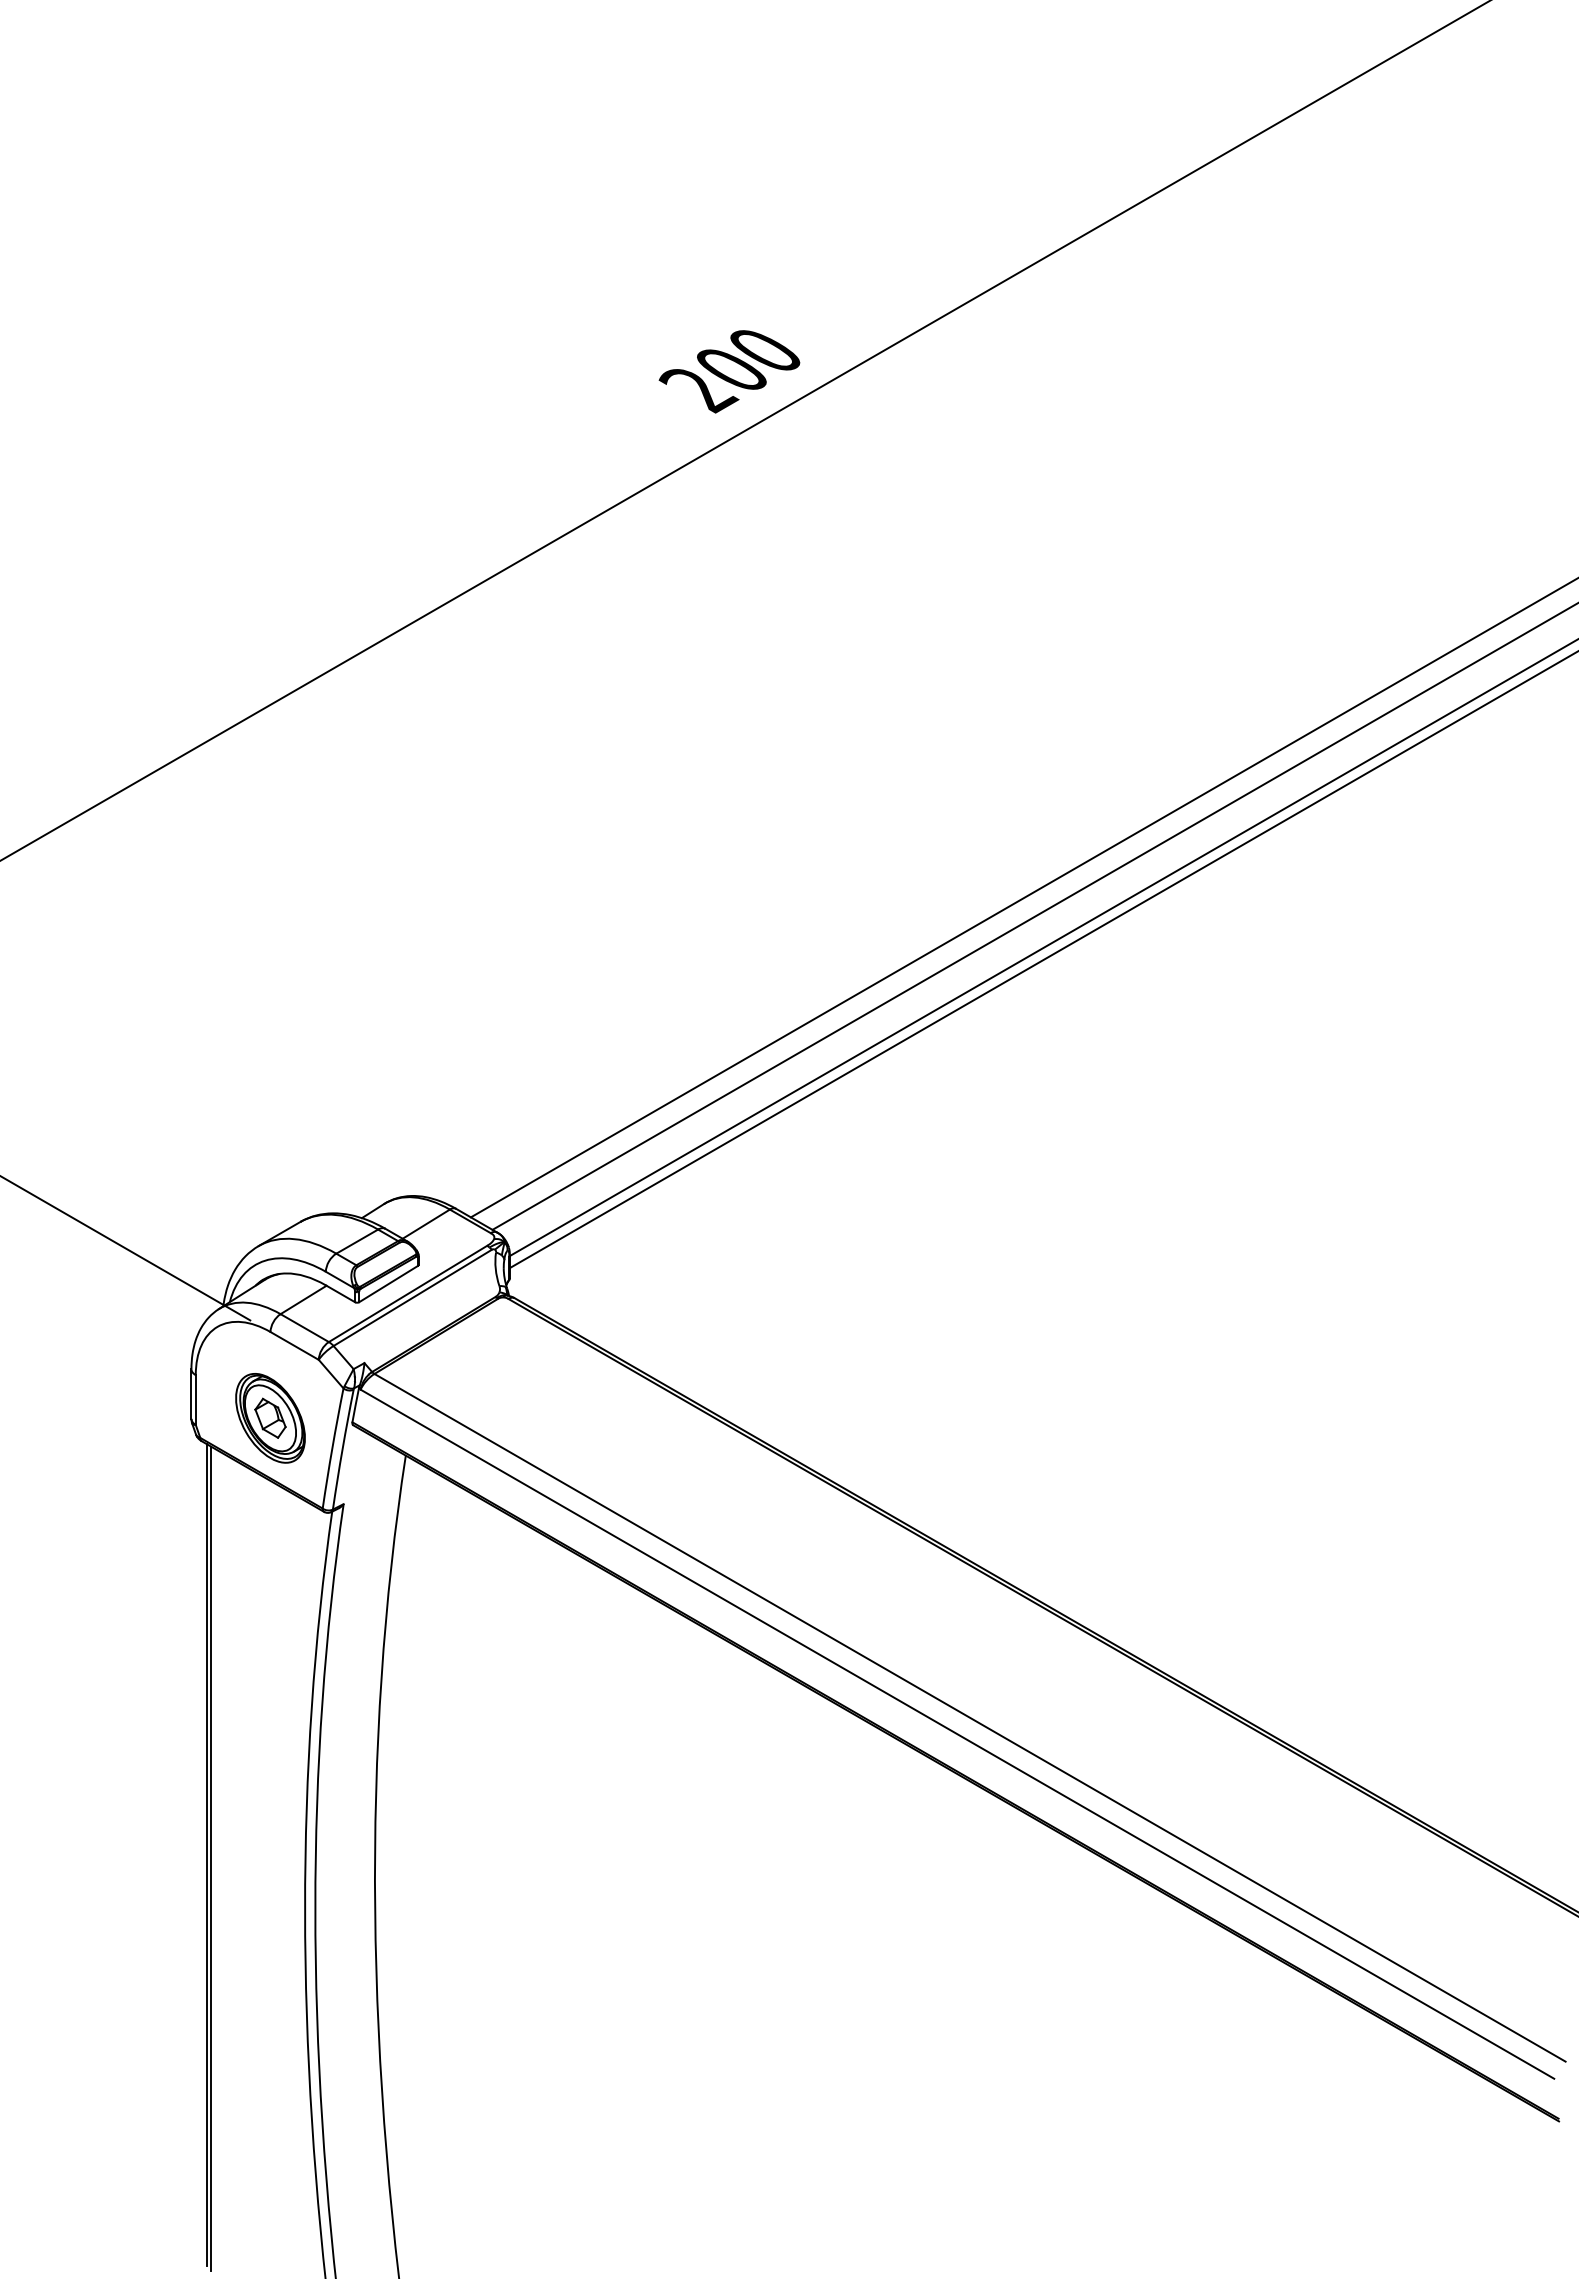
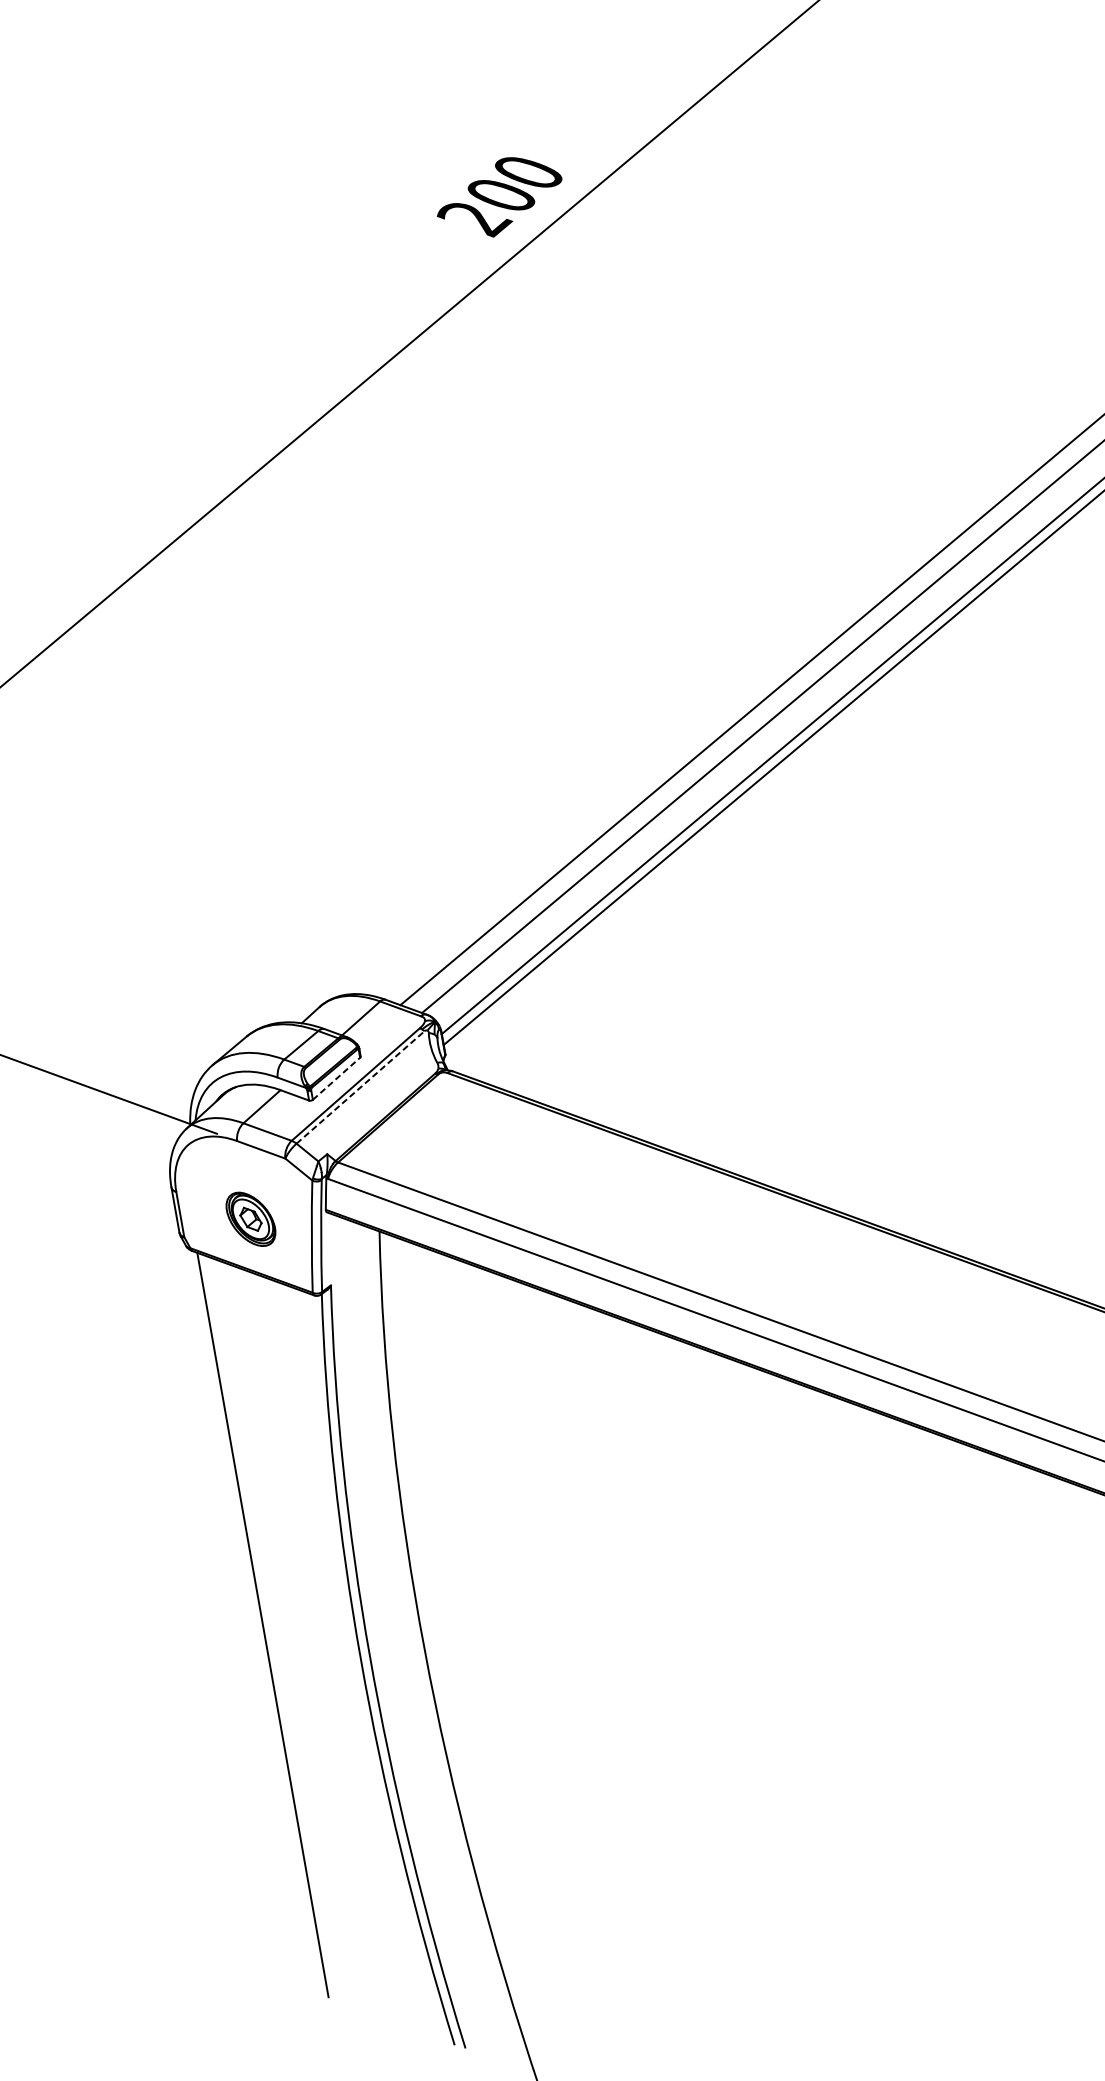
line: (389, 1283) -> (337, 1078), solid -> dashed
line: (412, 1297) -> (360, 1087), solid -> dashed
part: (270, 1418) -> (250, 1219), size x0.7
line: (211, 1858) -> (267, 1627), removed

